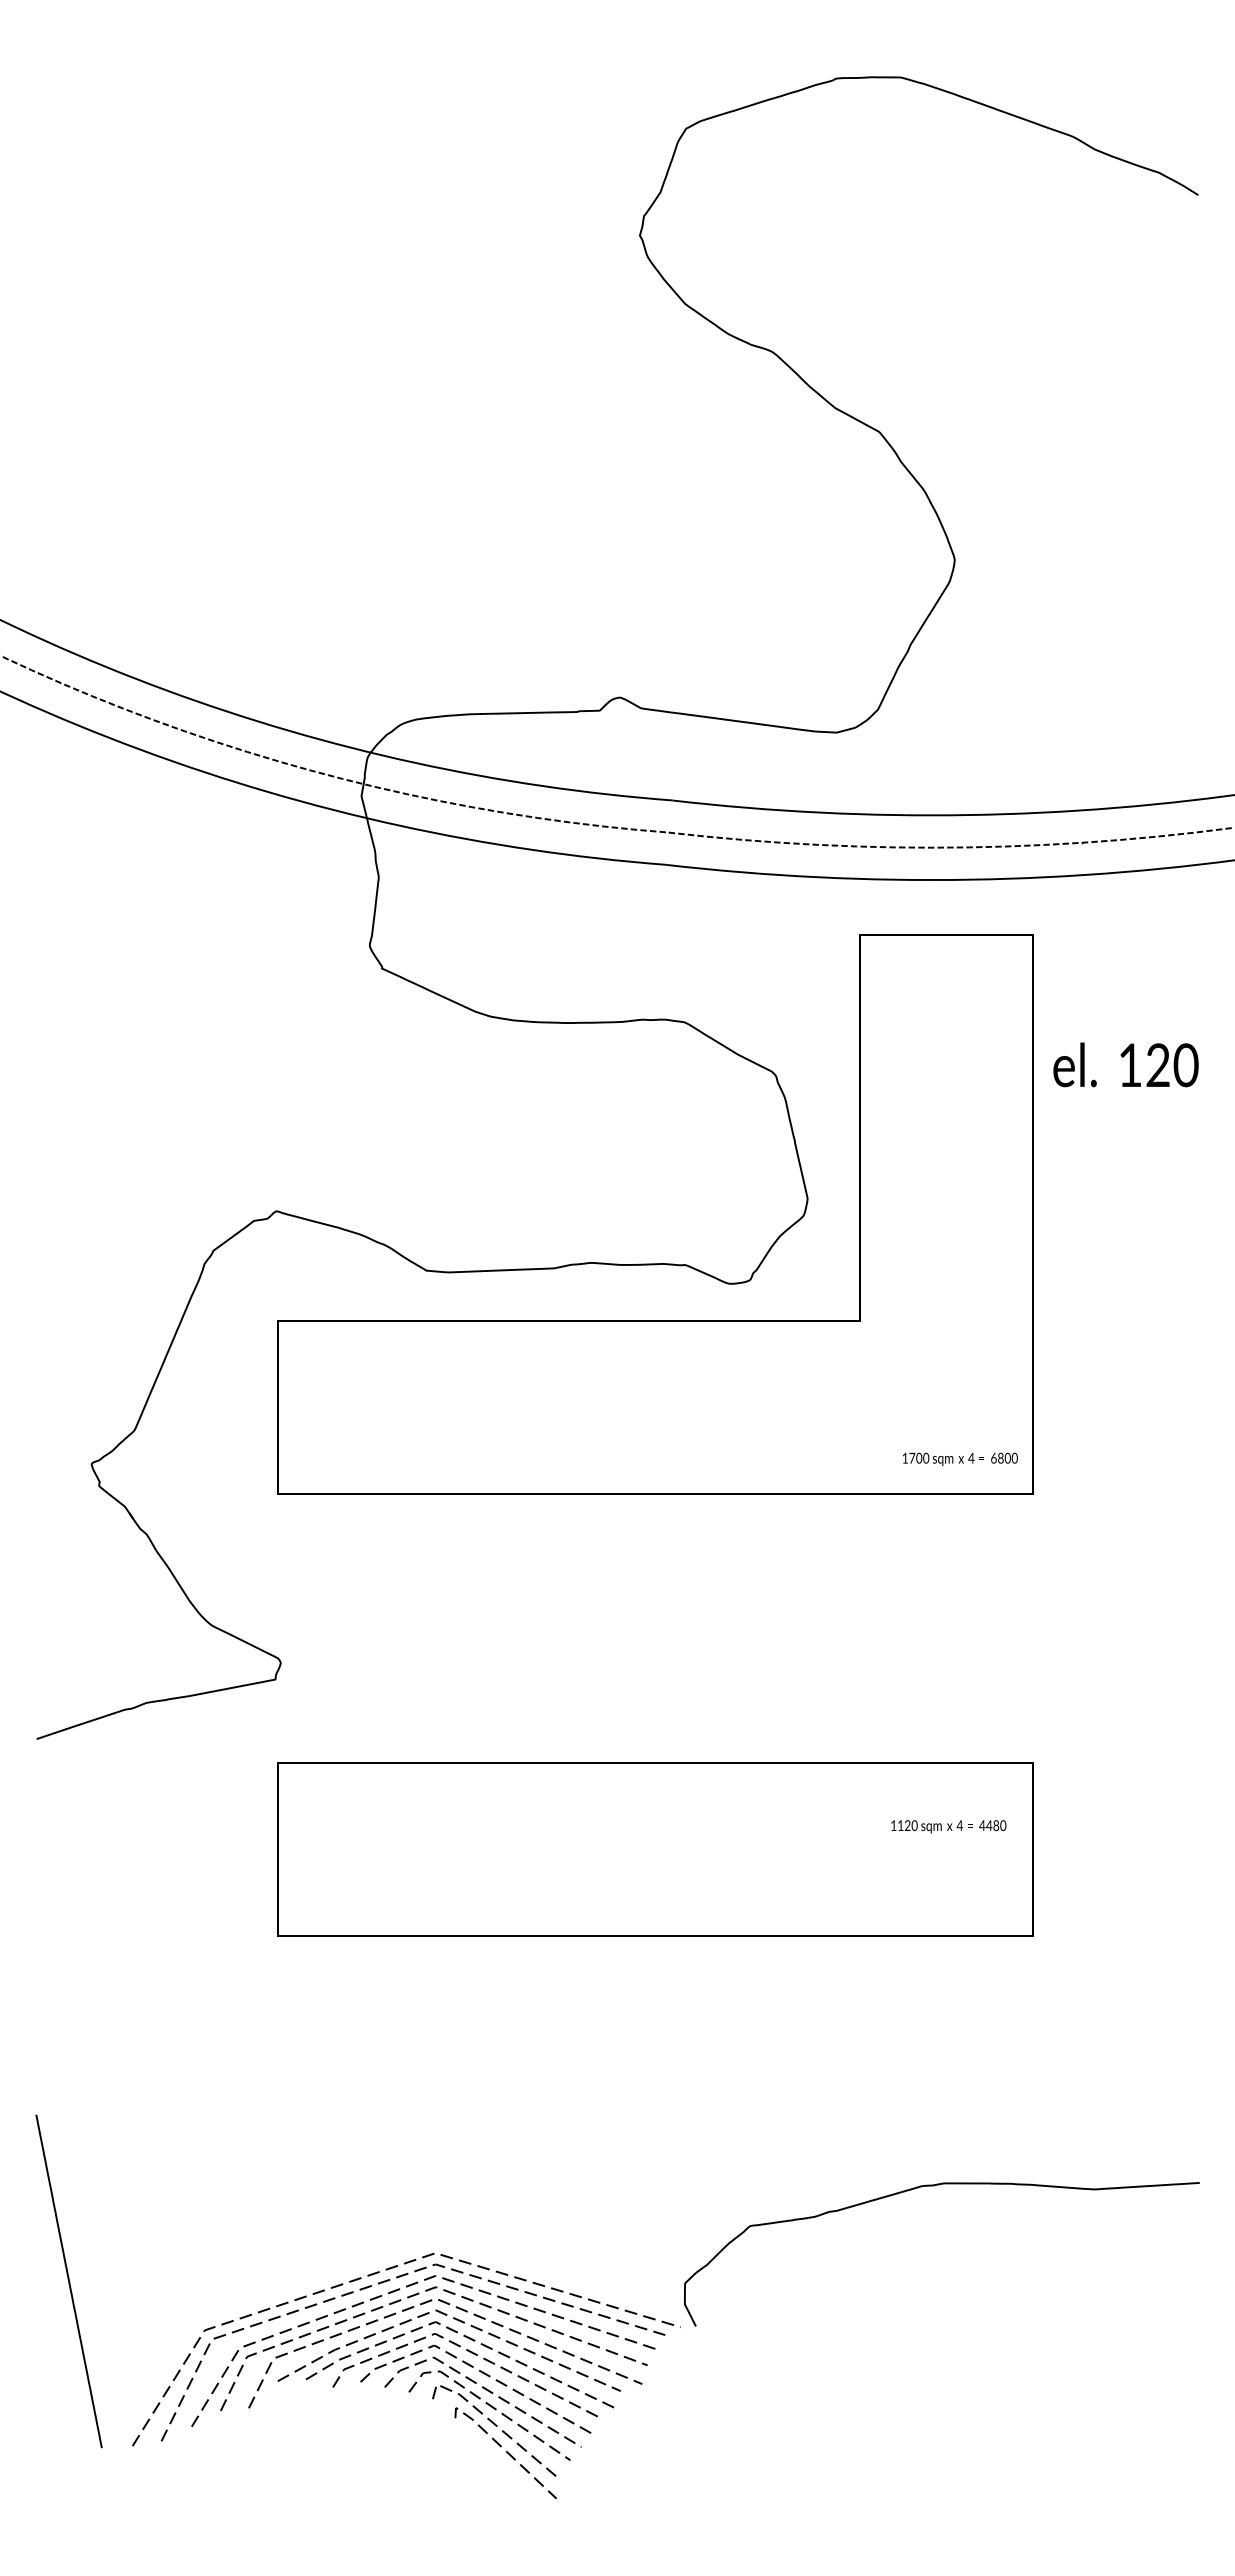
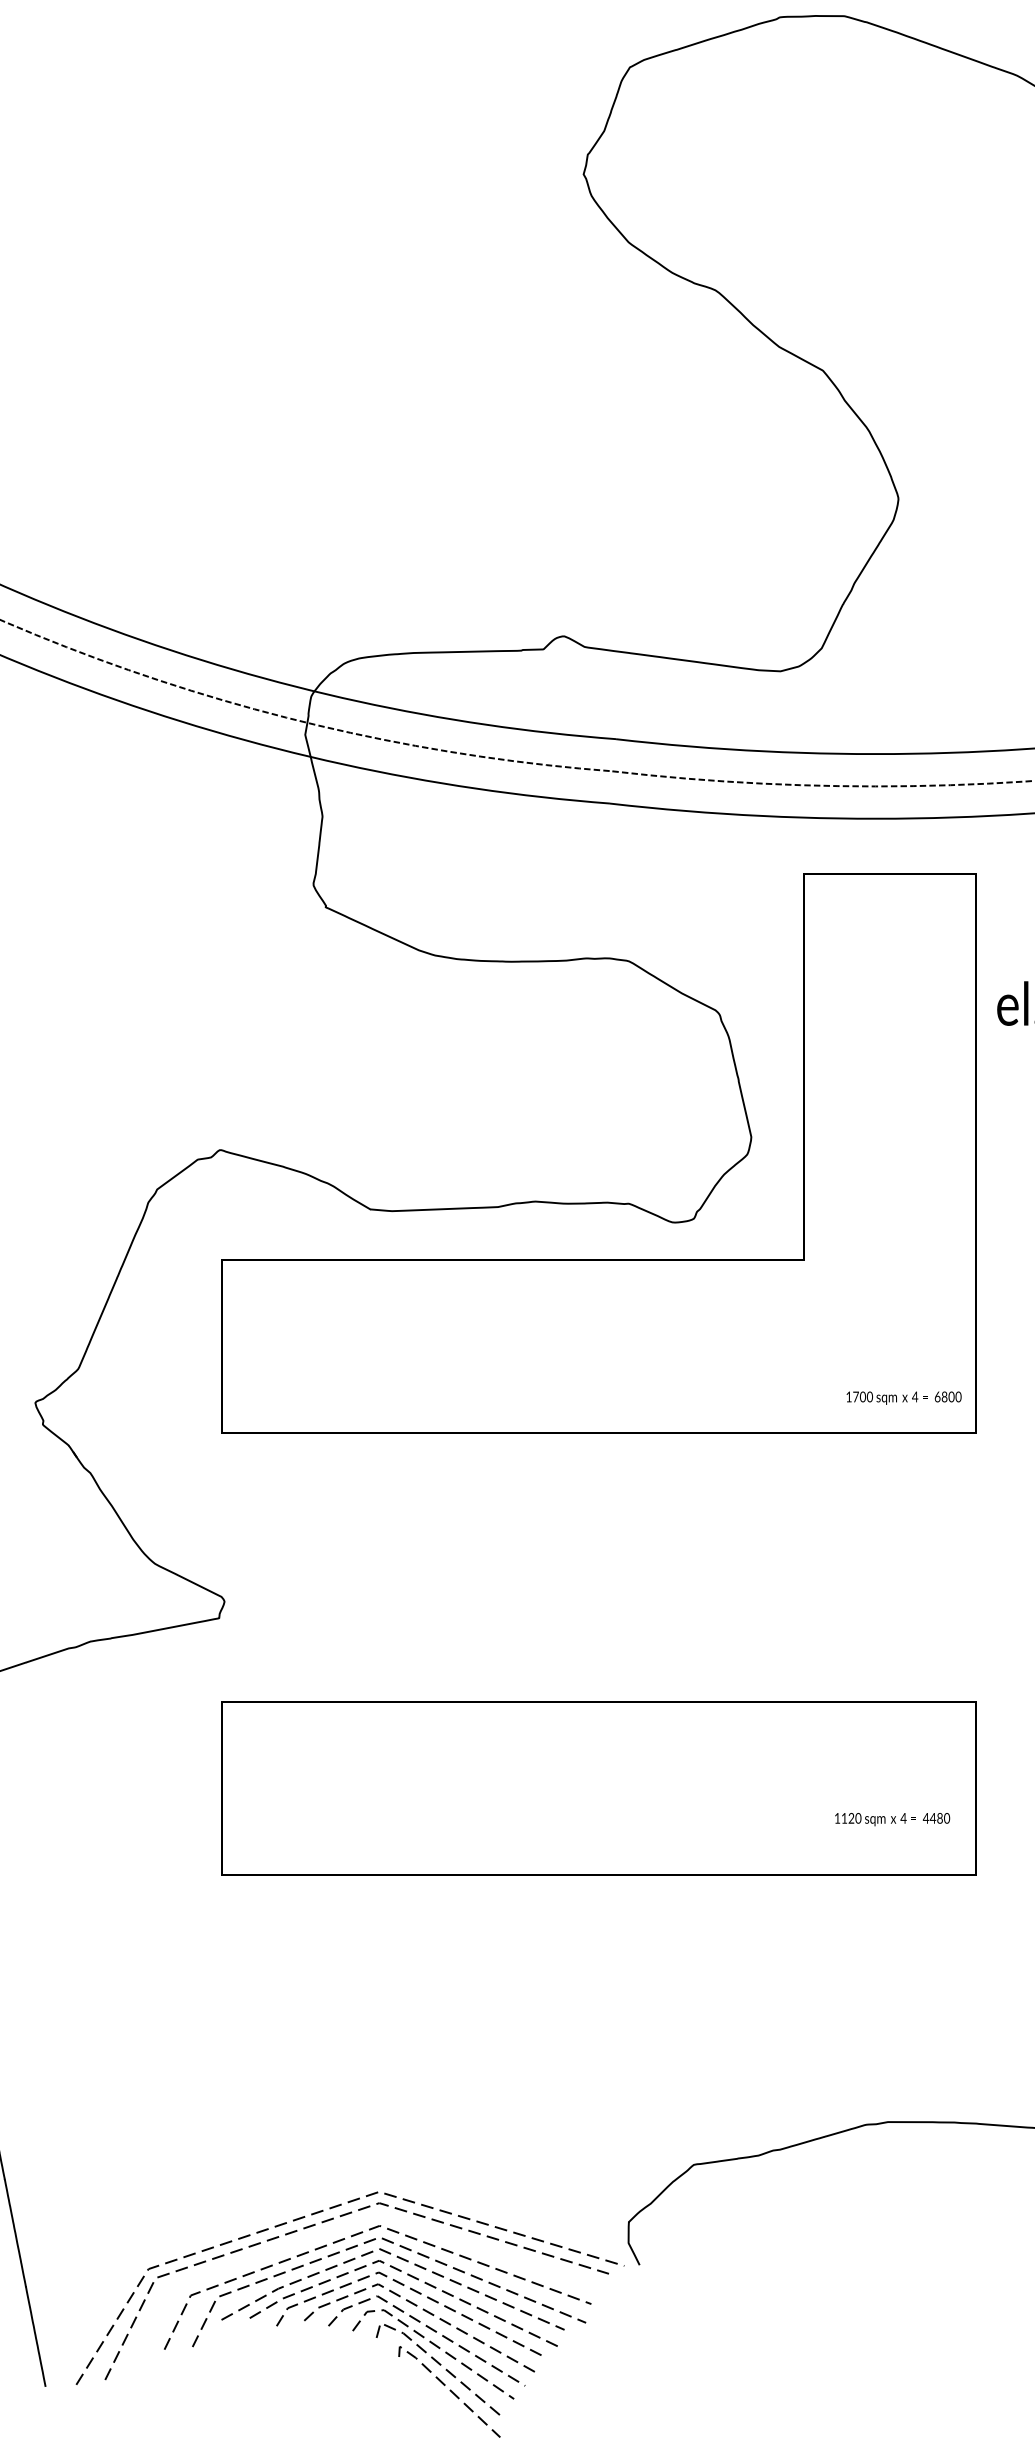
text: (948, 1826) -> (892, 1819), moved
line: (399, 2290) -> (343, 2229), removed

